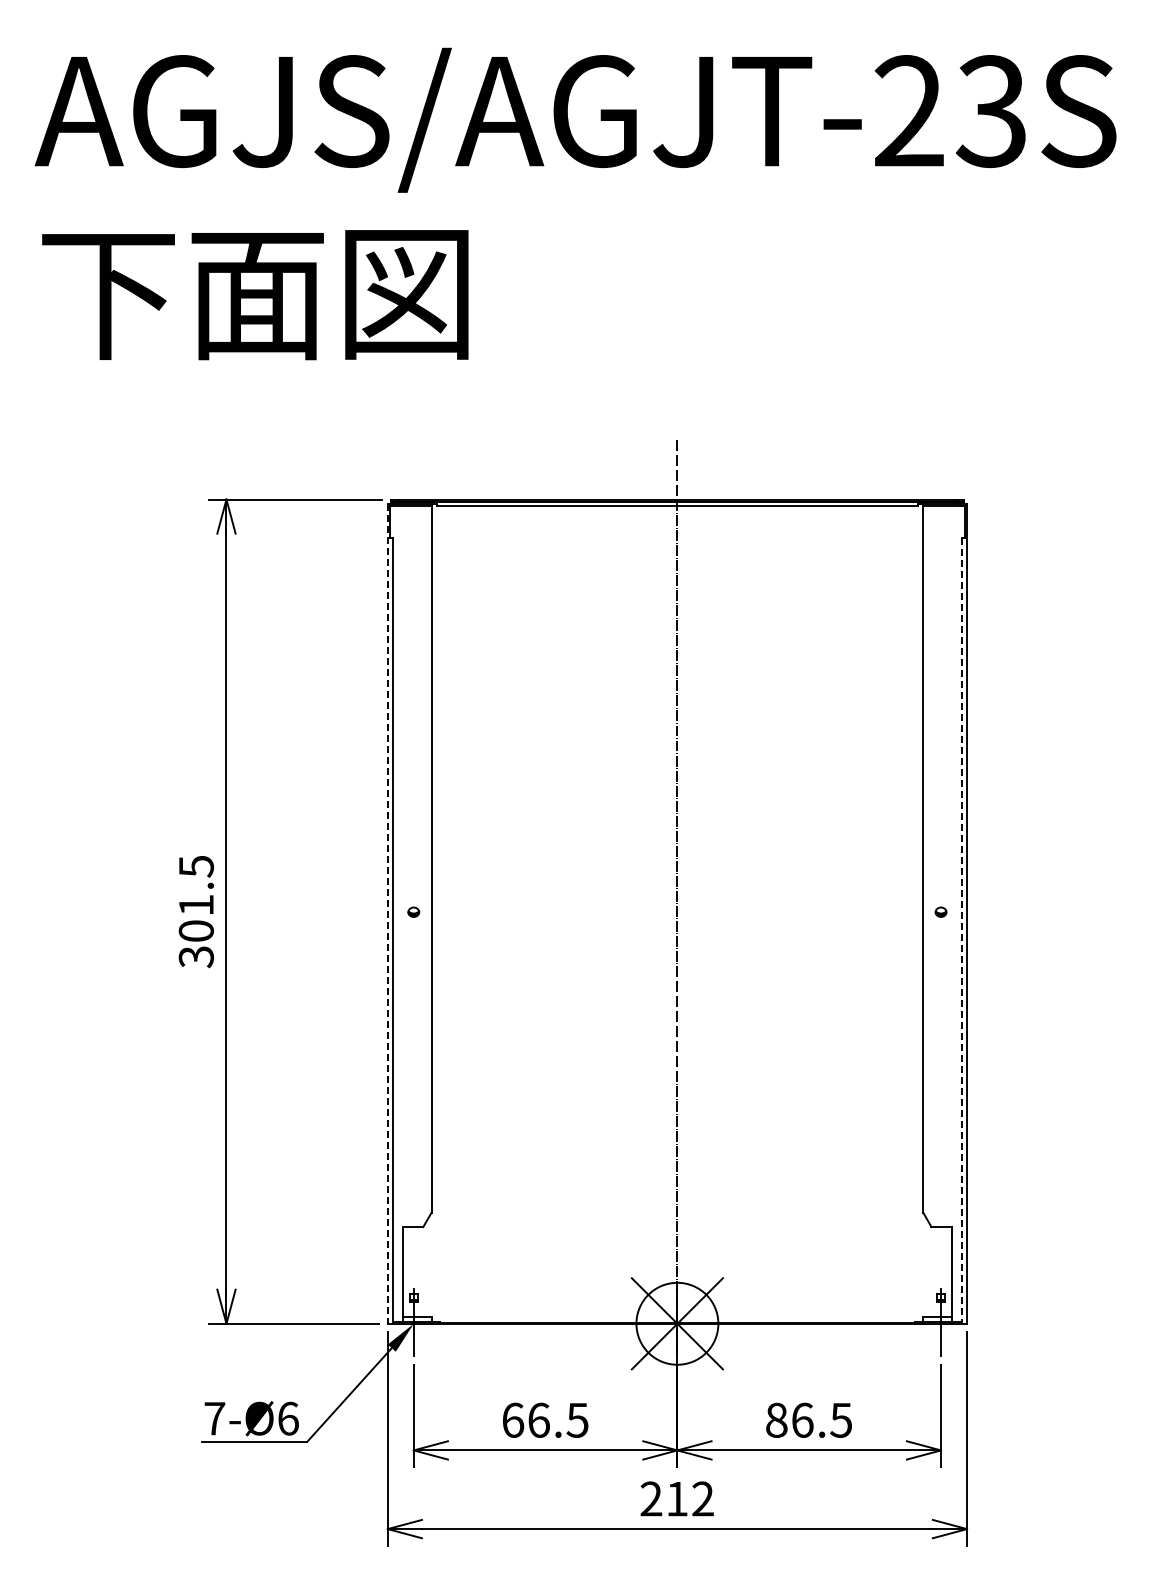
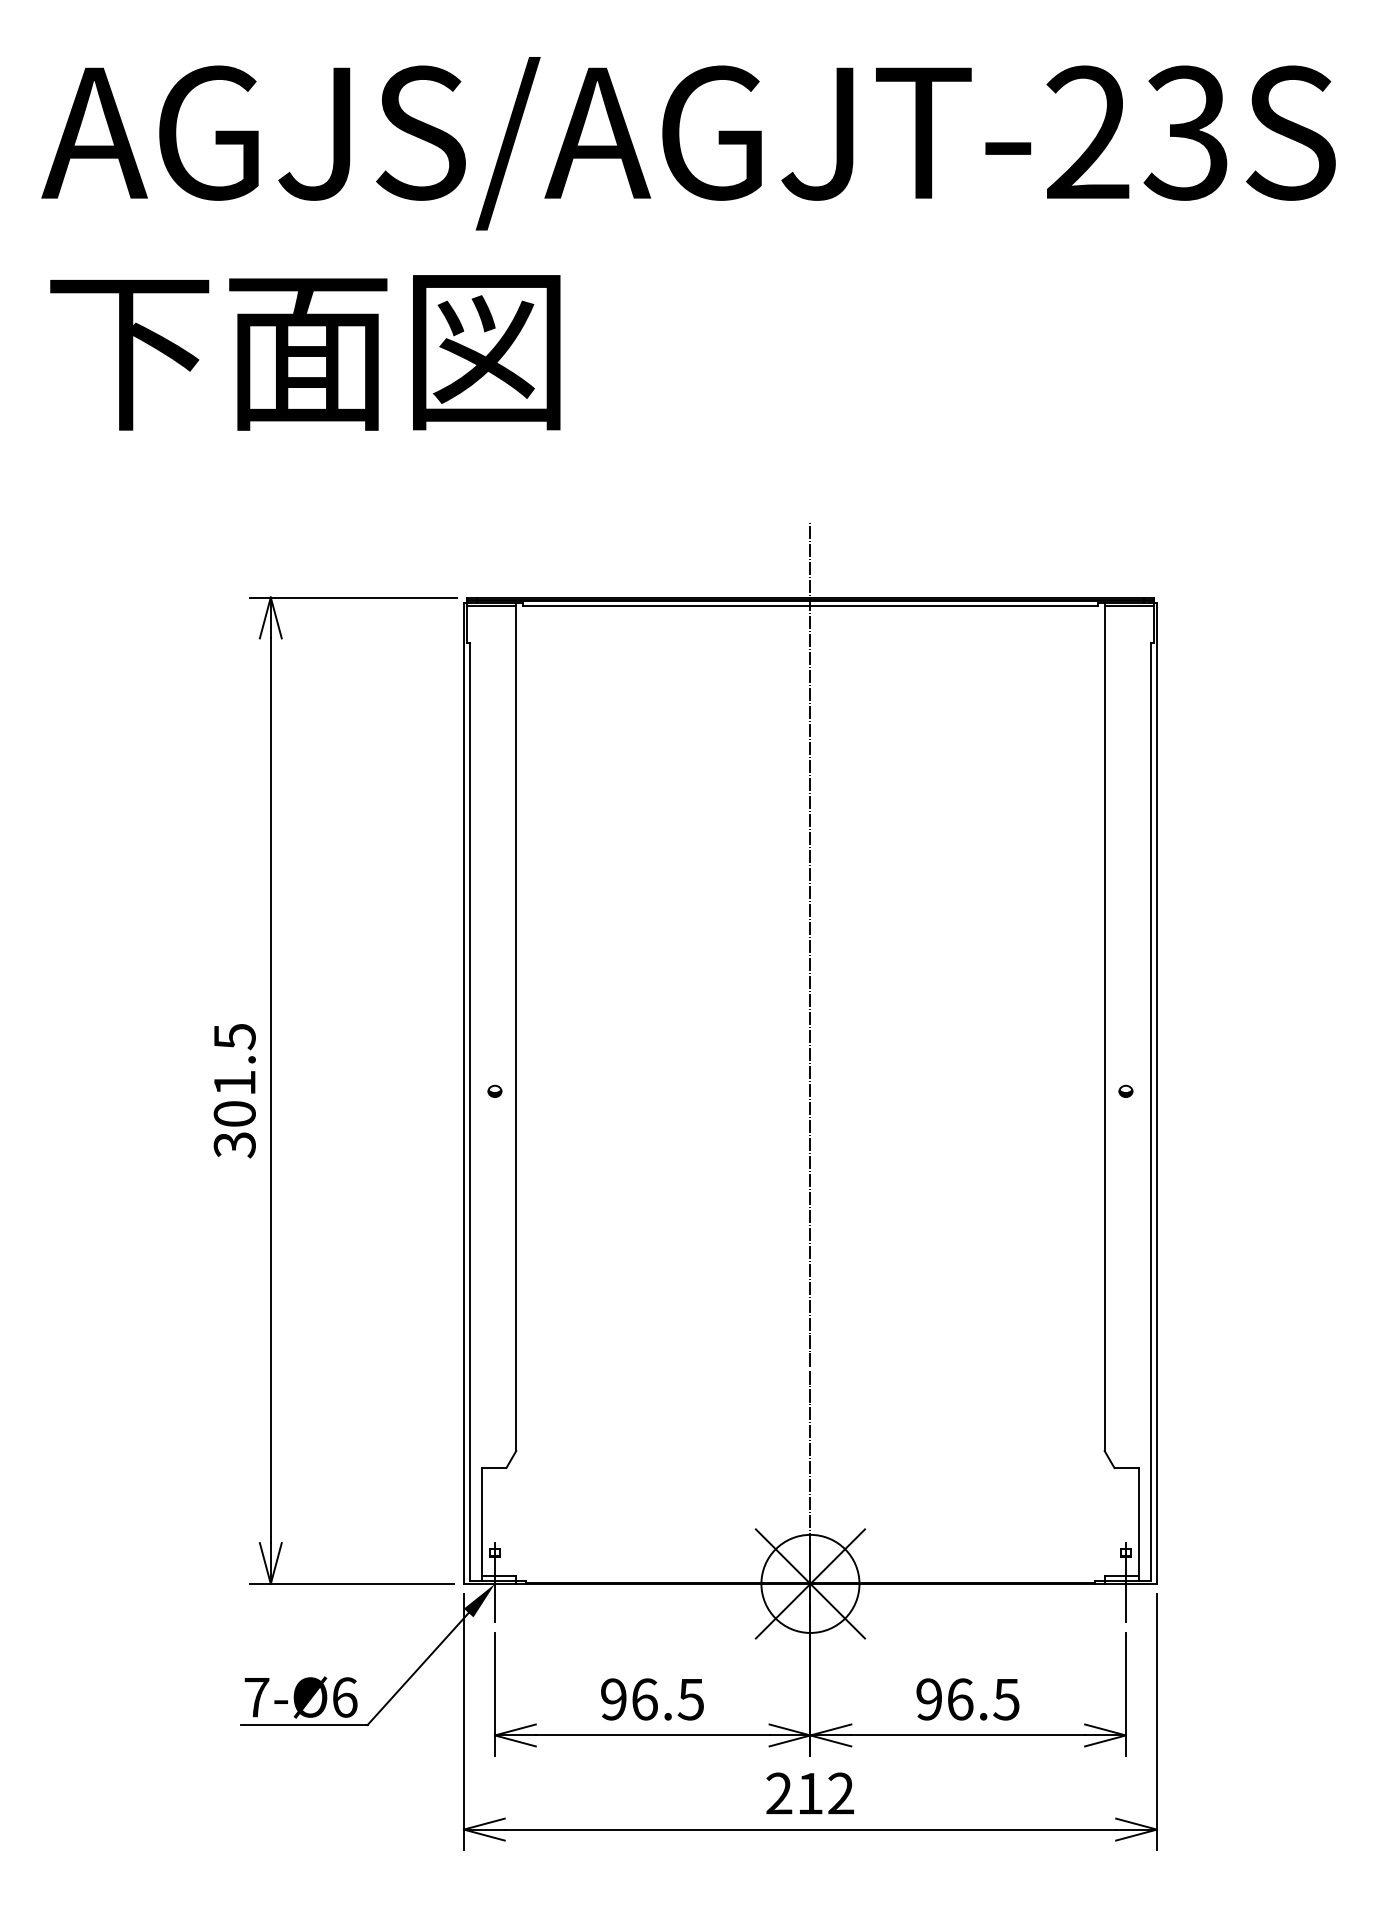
line: (387, 914) -> (463, 1094), dashed -> solid
line: (962, 929) -> (1151, 1112), dashed -> solid
text: (513, 1419) -> (614, 1698), 66.5 -> 96.5
text: (776, 1419) -> (929, 1698), 86.5 -> 96.5

